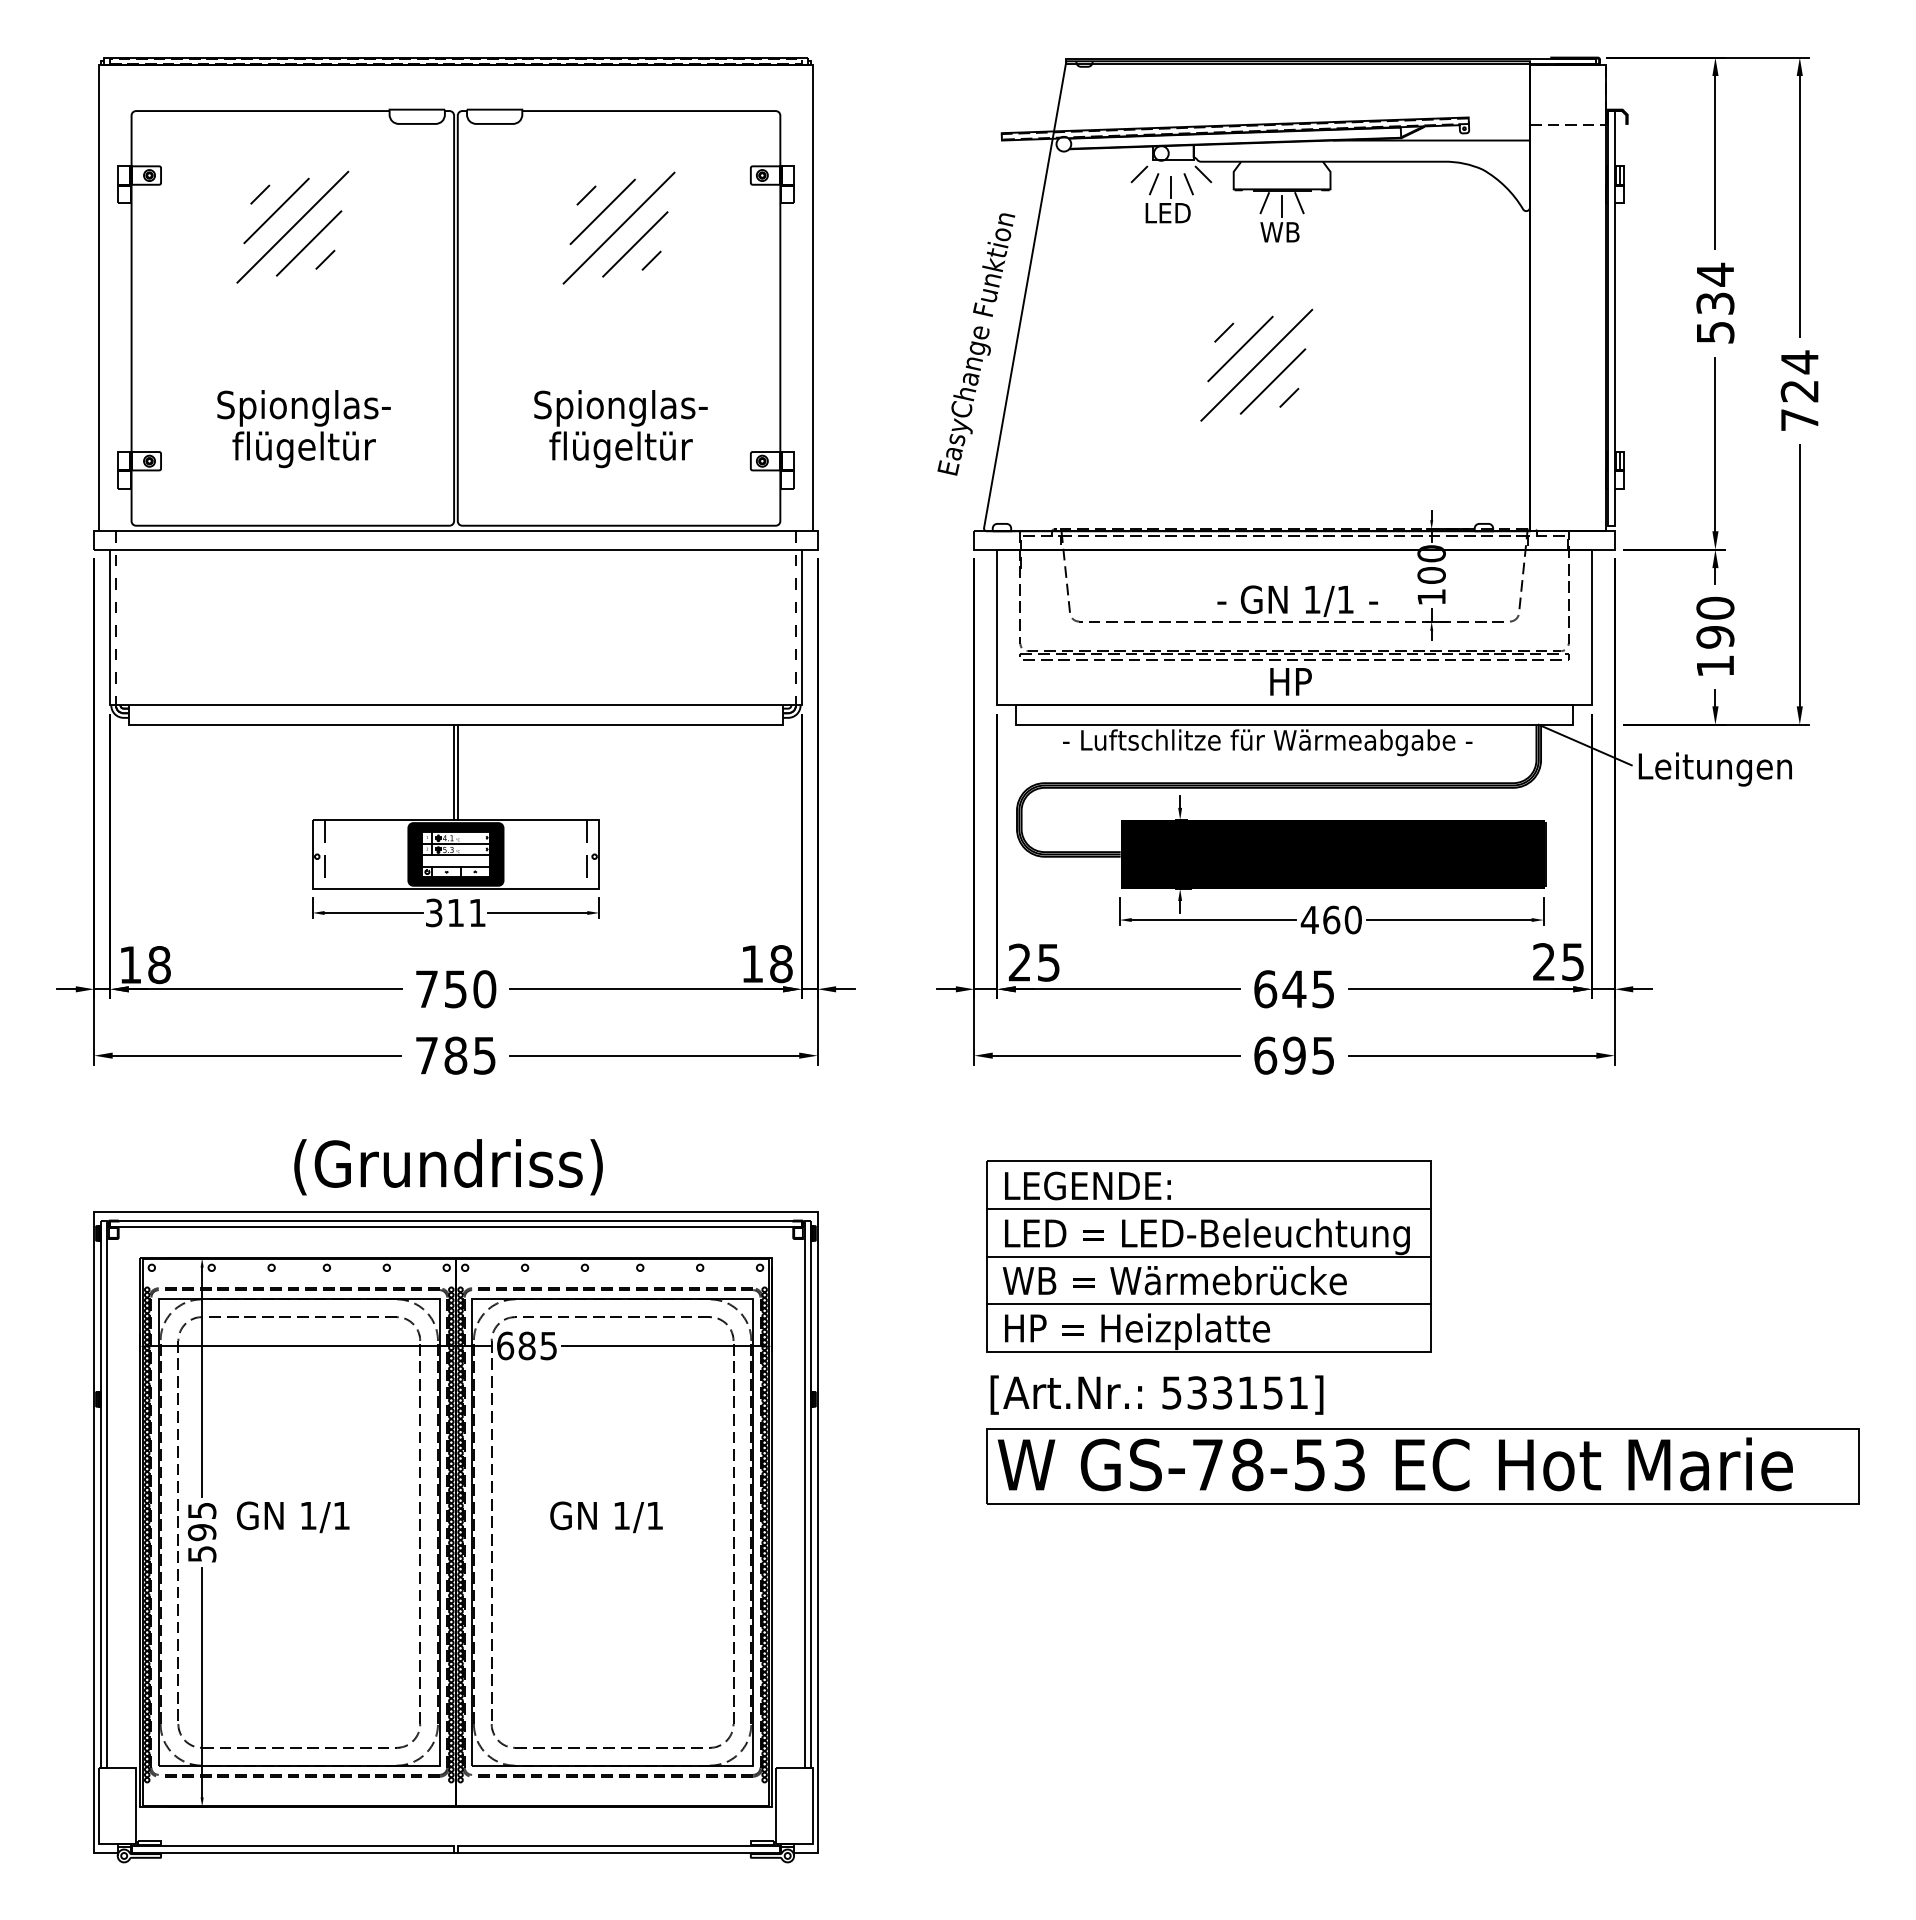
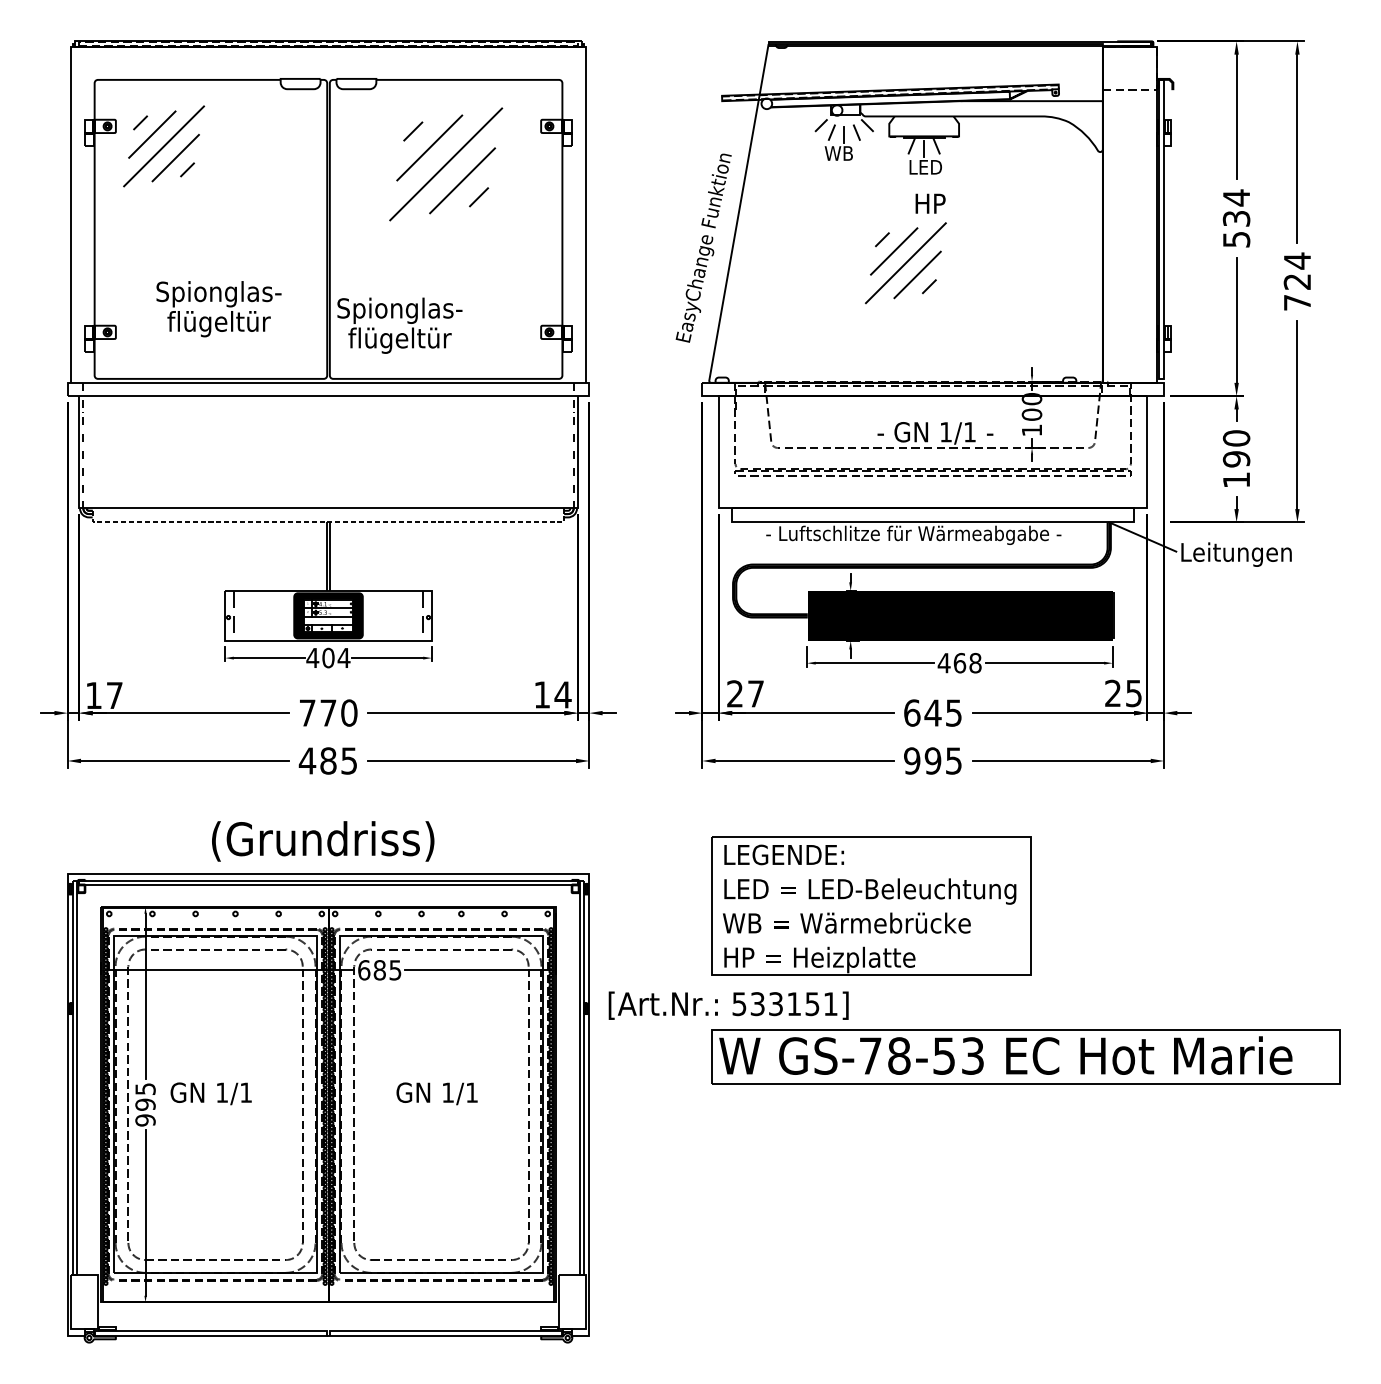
text: (1167, 213) -> (841, 153), LED -> WB
part: (292, 226) -> (163, 145), moved
part: (618, 227) -> (445, 163), size x1.4
text: (1283, 232) -> (925, 167), WB -> LED
text: (620, 429) -> (399, 326), moved
text: (1290, 681) -> (930, 203), moved
line: (455, 724) -> (328, 522), solid -> dashed
text: (455, 912) -> (328, 657), 311 -> 404
text: (1352, 920) -> (974, 663), 460 -> 468
text: (1048, 962) -> (755, 693), 25 -> 27
text: (781, 964) -> (563, 695), 18 -> 14
text: (159, 965) -> (114, 695), 18 -> 17
text: (455, 989) -> (328, 713), 750 -> 770
text: (426, 1055) -> (307, 760), 785 -> 485
text: (1265, 1055) -> (912, 760), 695 -> 995
line: (1208, 1208) -> (871, 871), removed
line: (1208, 1256) -> (871, 905), removed
line: (1208, 1304) -> (871, 940), removed
text: (1156, 1394) -> (728, 1005), moved
text: (201, 1553) -> (145, 1119), 595 -> 995

